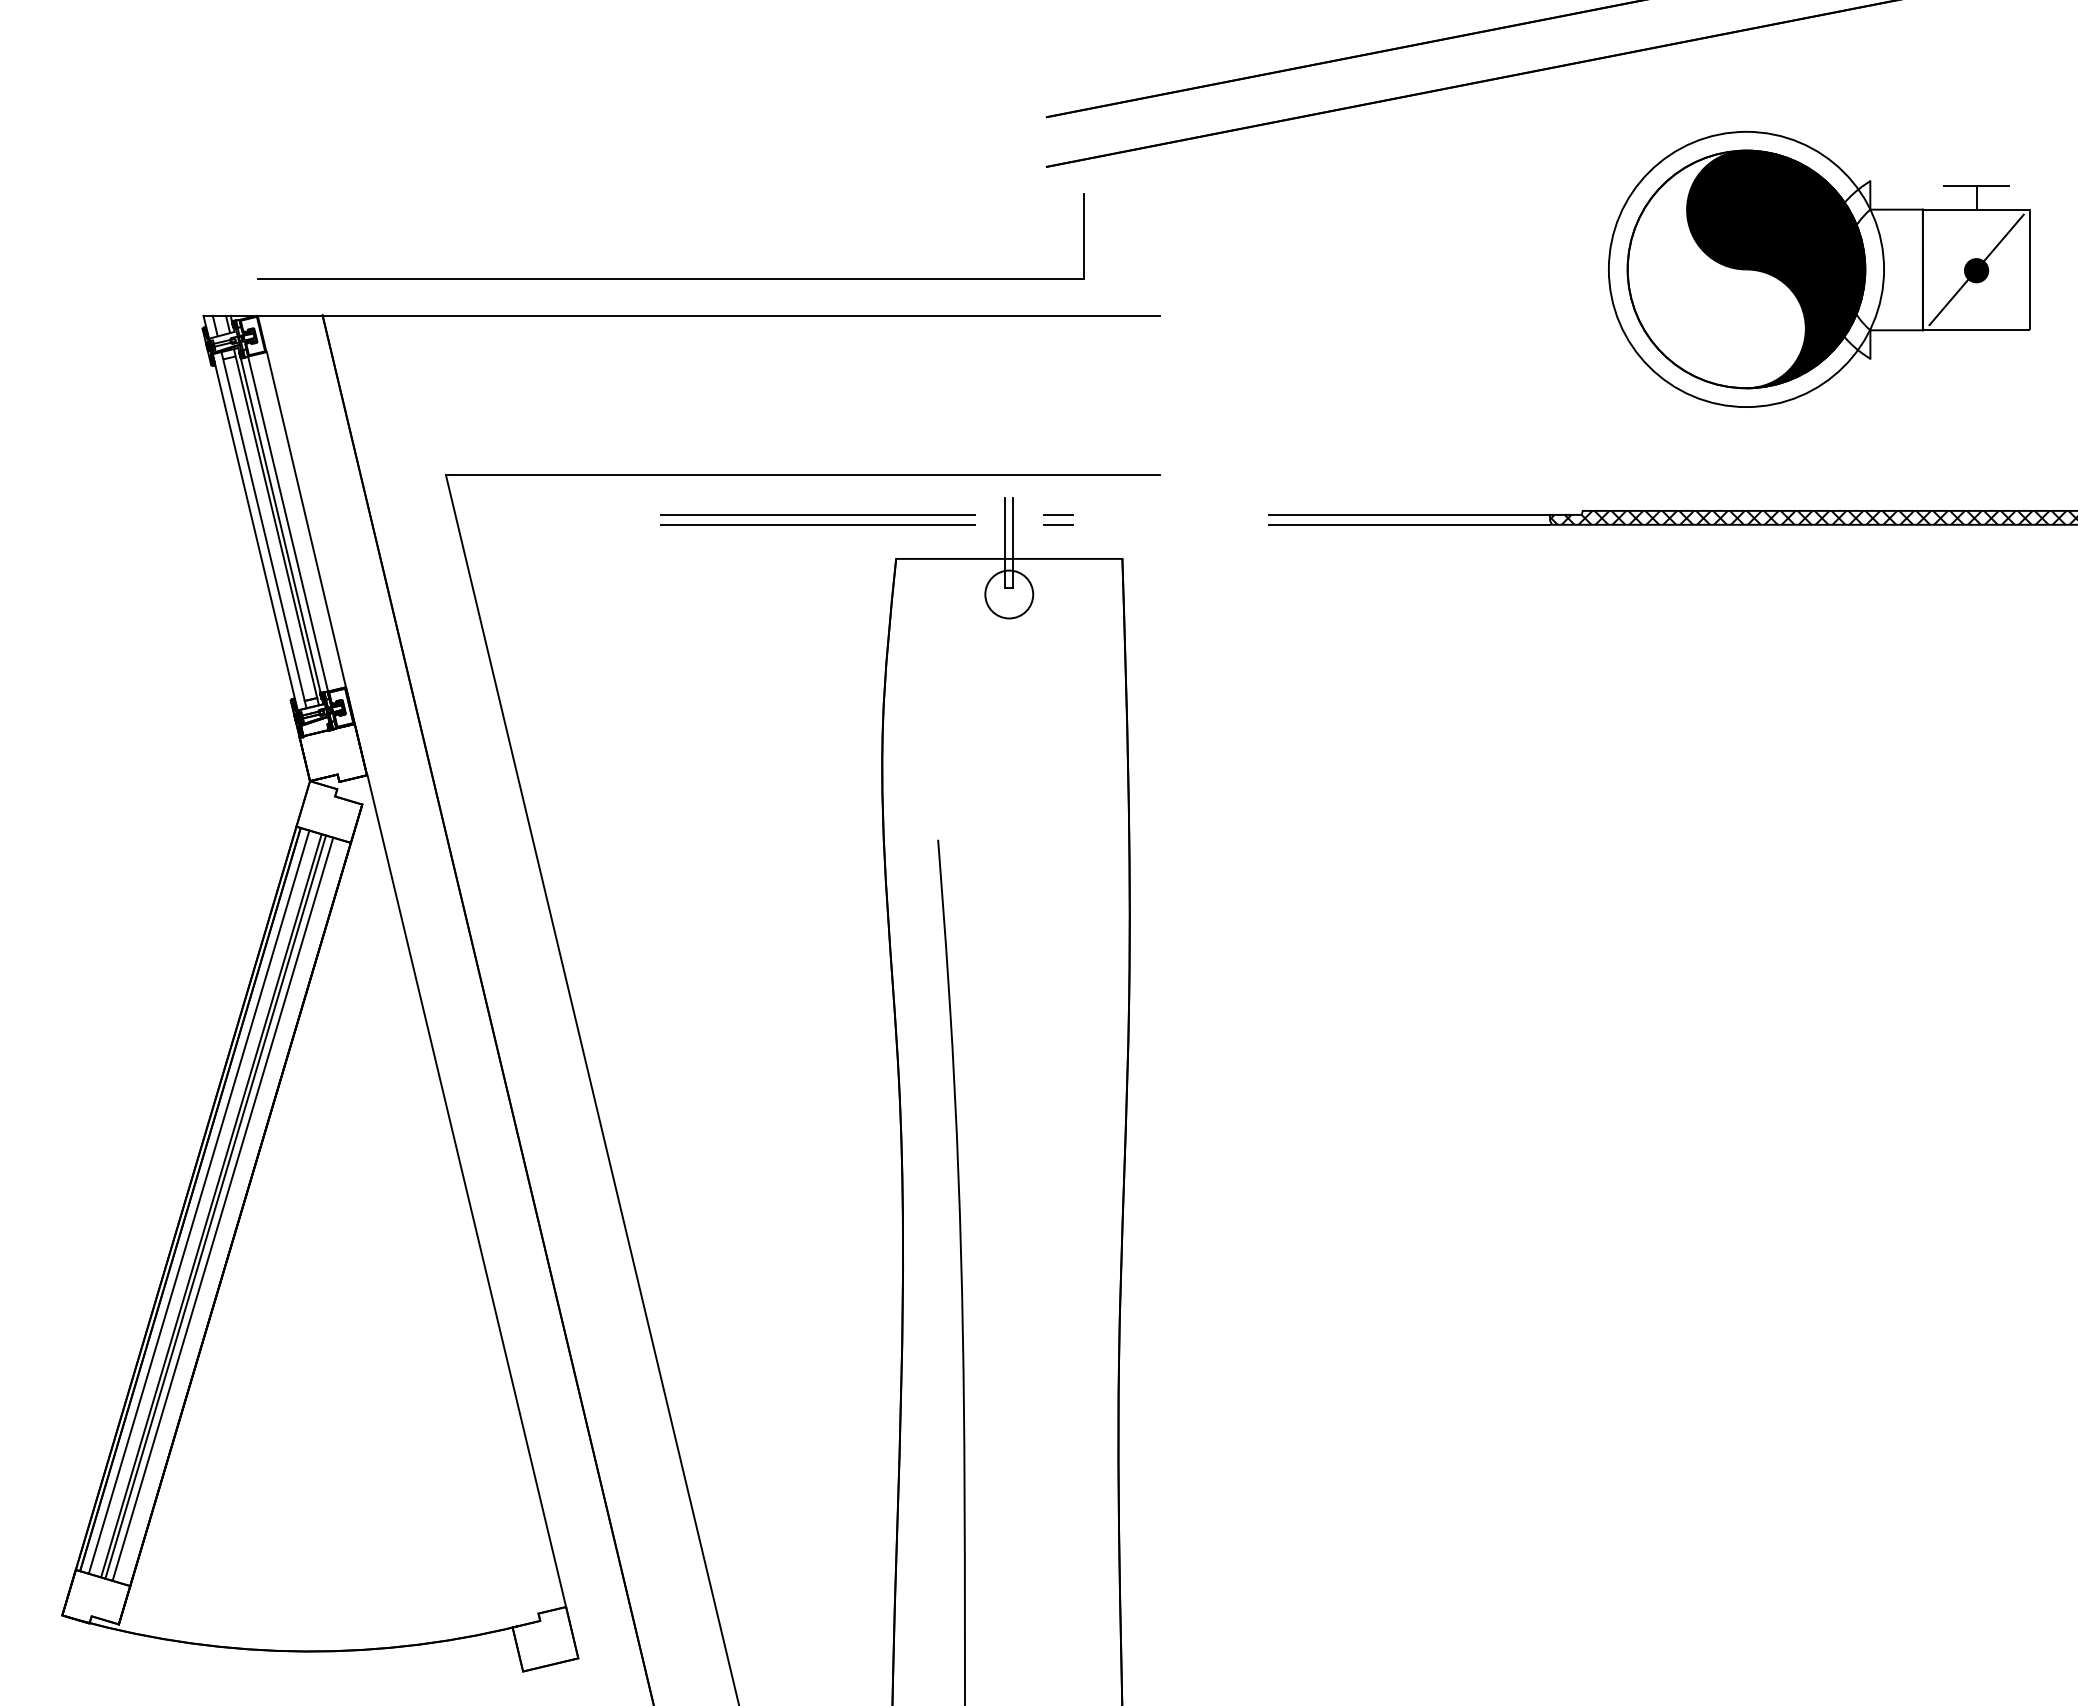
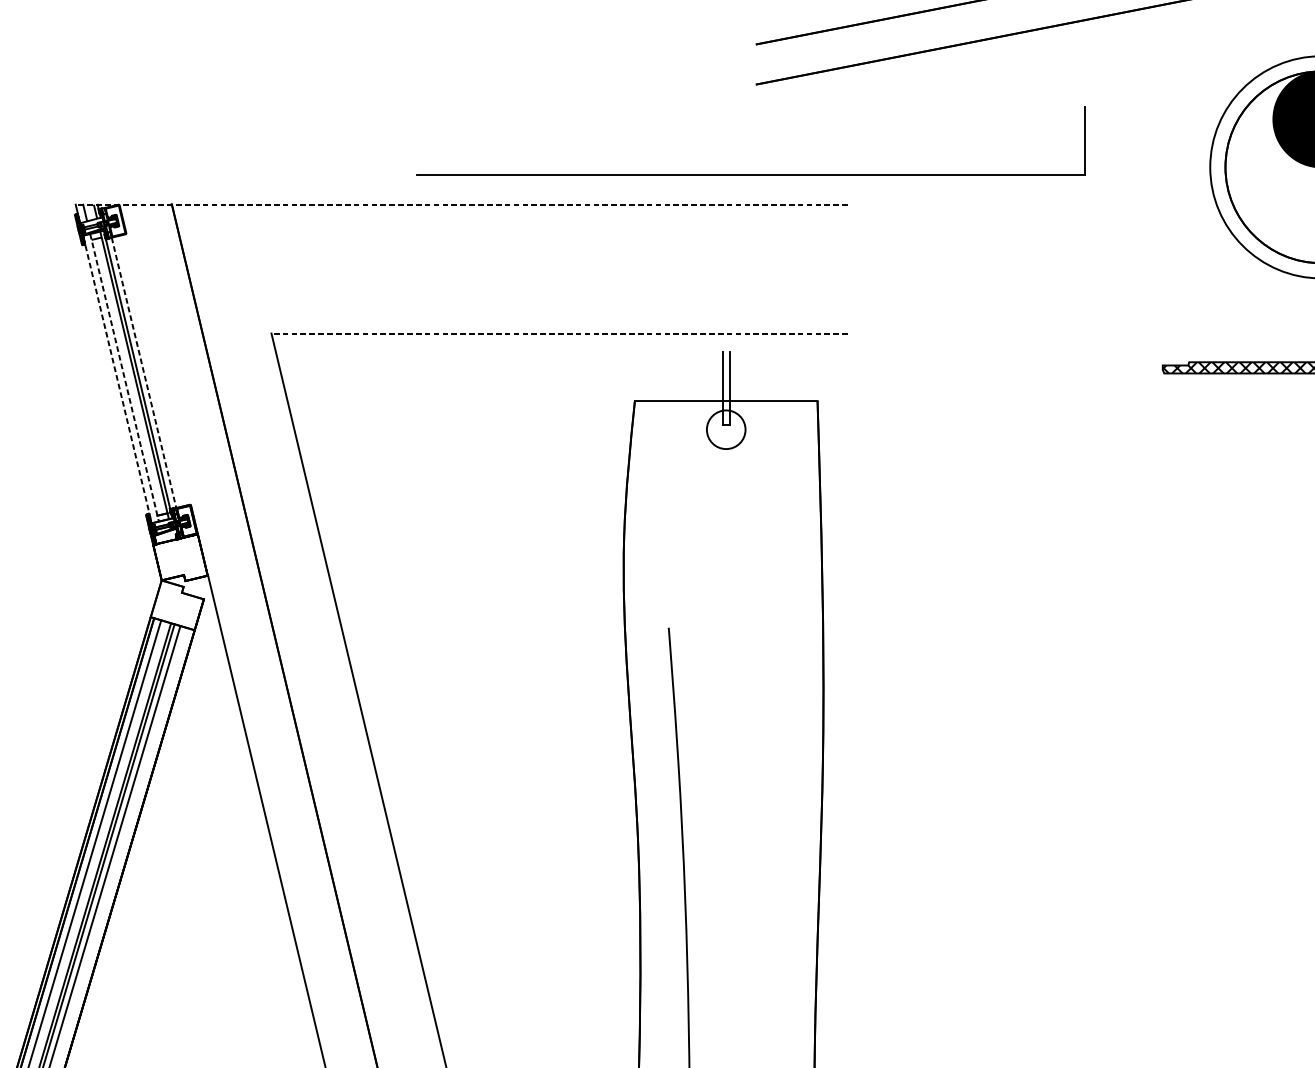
part: (670, 278) -> (750, 174), moved
line: (681, 315) -> (461, 204), solid -> dashed
line: (802, 475) -> (559, 333), solid -> dashed
line: (817, 514) -> (571, 365), removed
line: (1058, 514) -> (765, 365), removed
line: (1409, 514) -> (1049, 365), removed
line: (306, 519) -> (158, 369), removed
line: (817, 524) -> (571, 373), removed
line: (1058, 524) -> (765, 373), removed
line: (1409, 524) -> (1049, 373), removed
line: (264, 530) -> (124, 378), solid -> dashed
line: (255, 533) -> (117, 380), solid -> dashed
line: (292, 542) -> (147, 387), solid -> dashed

